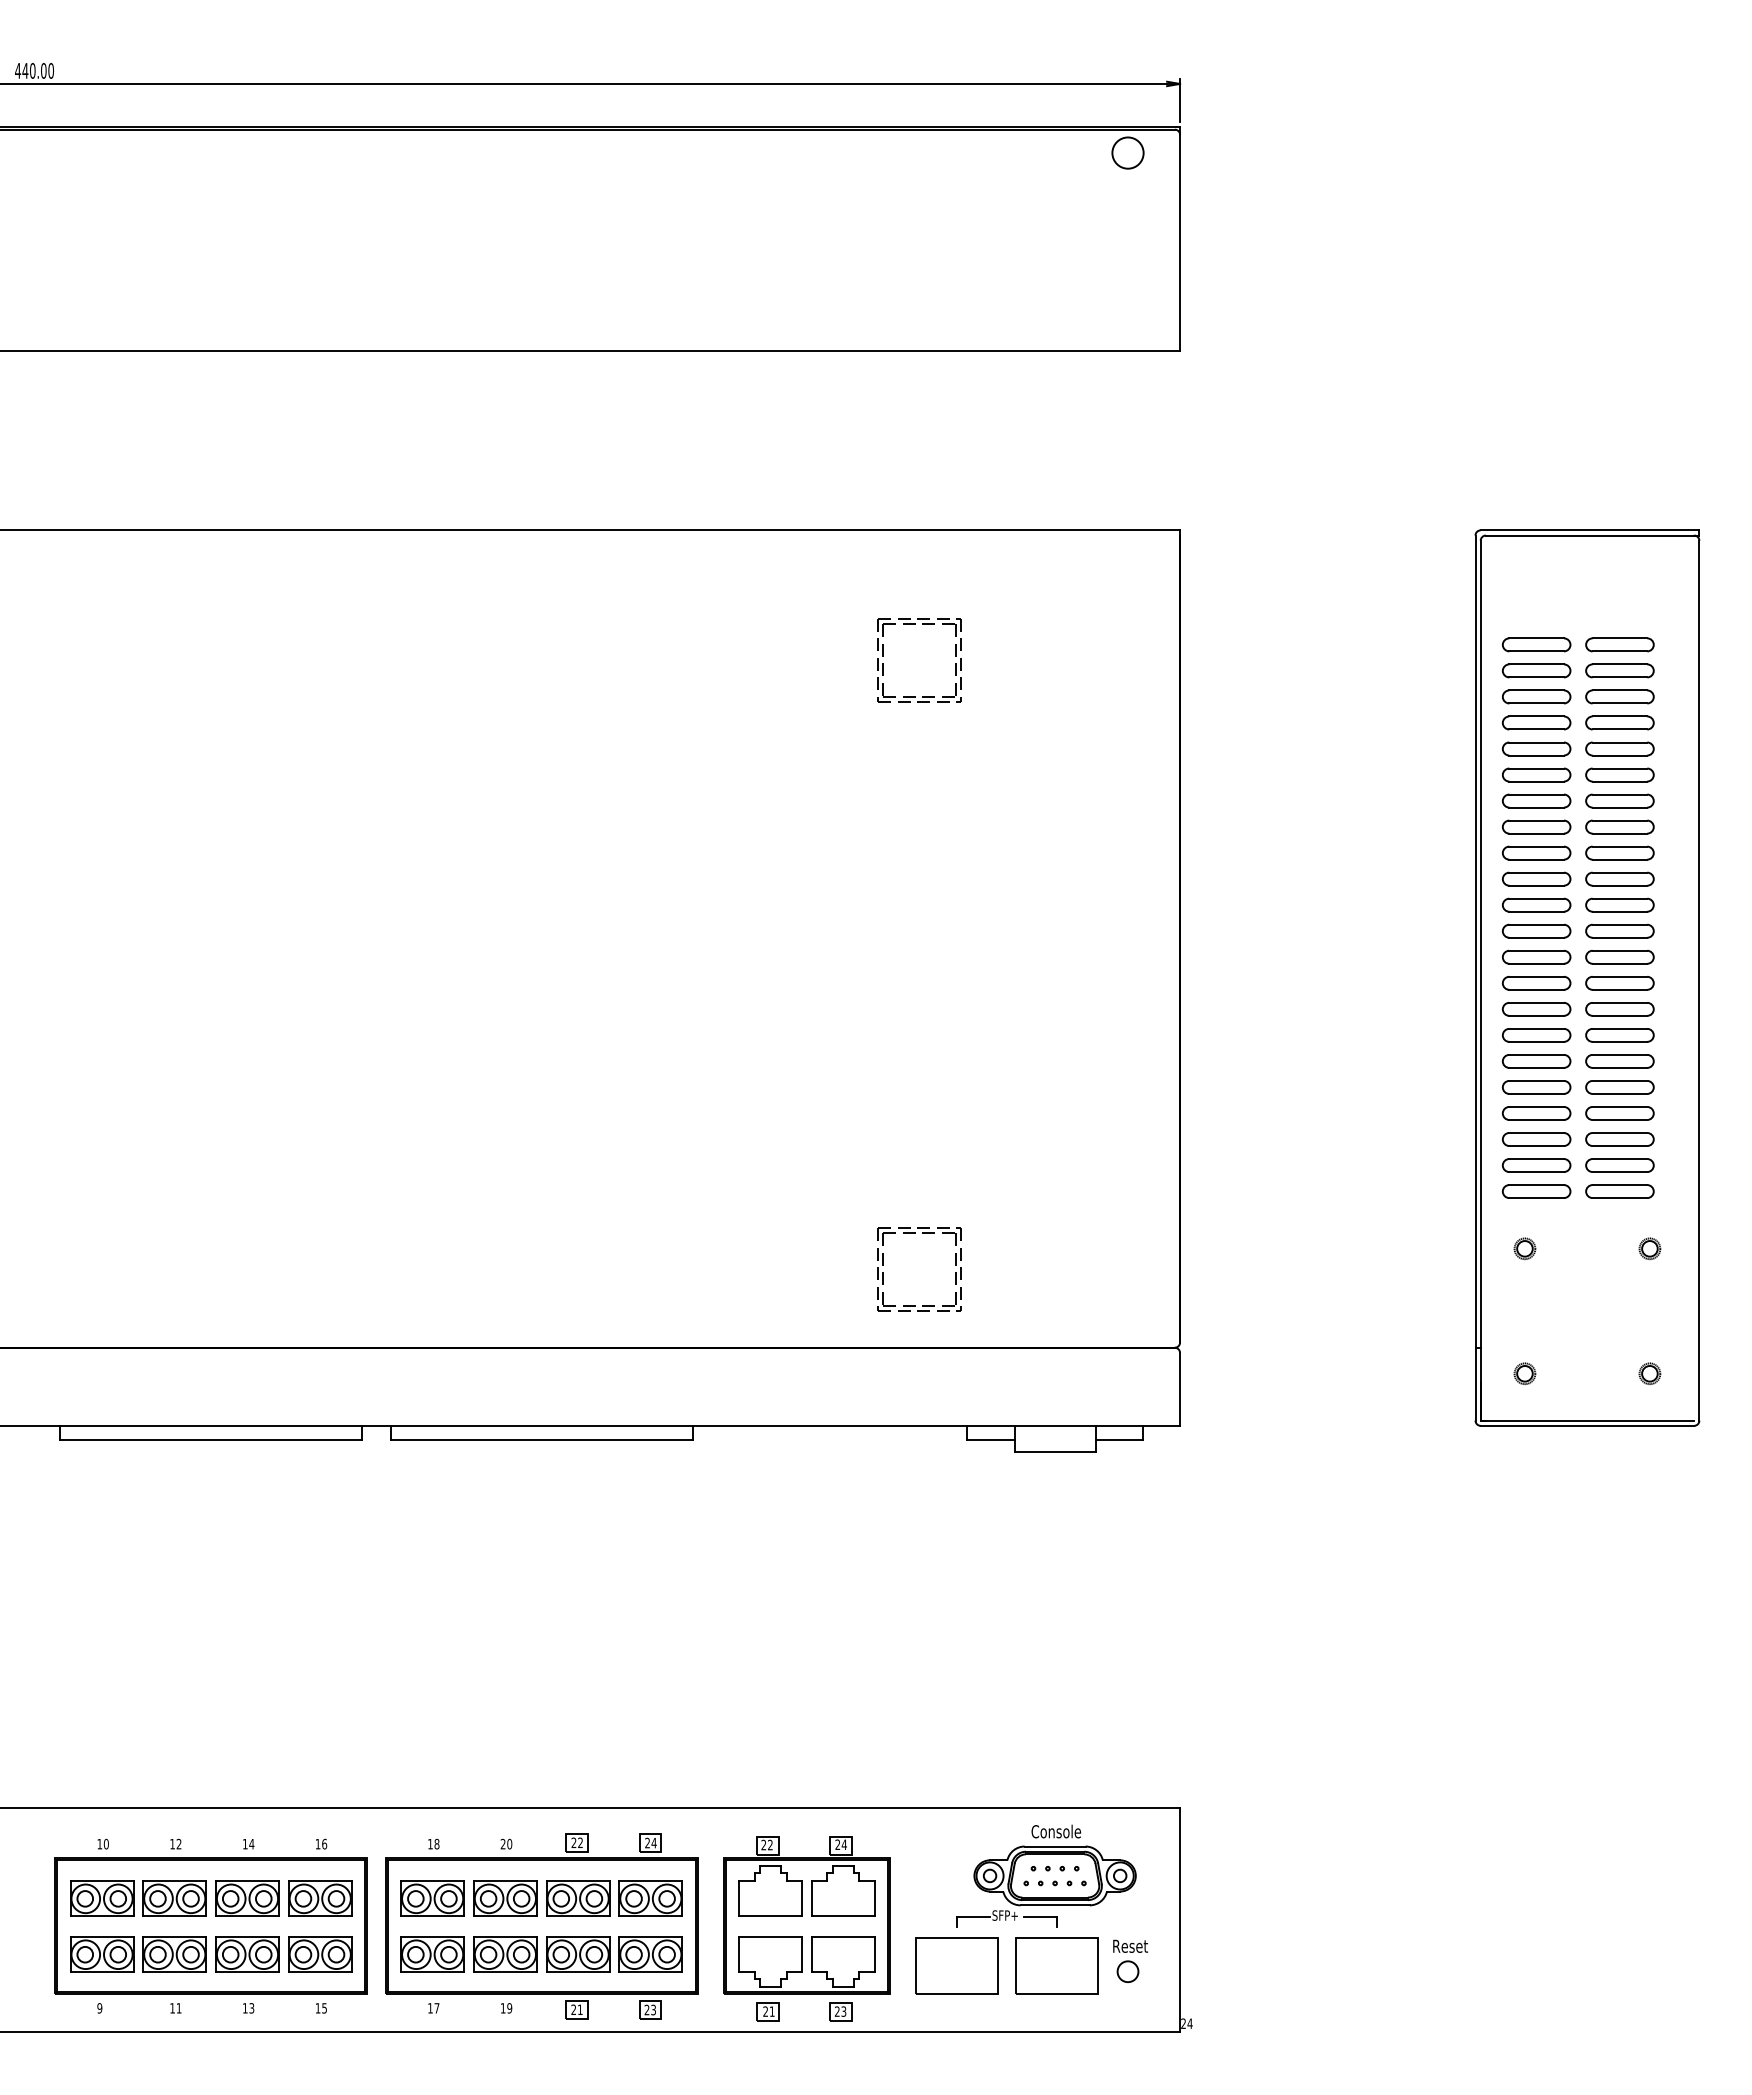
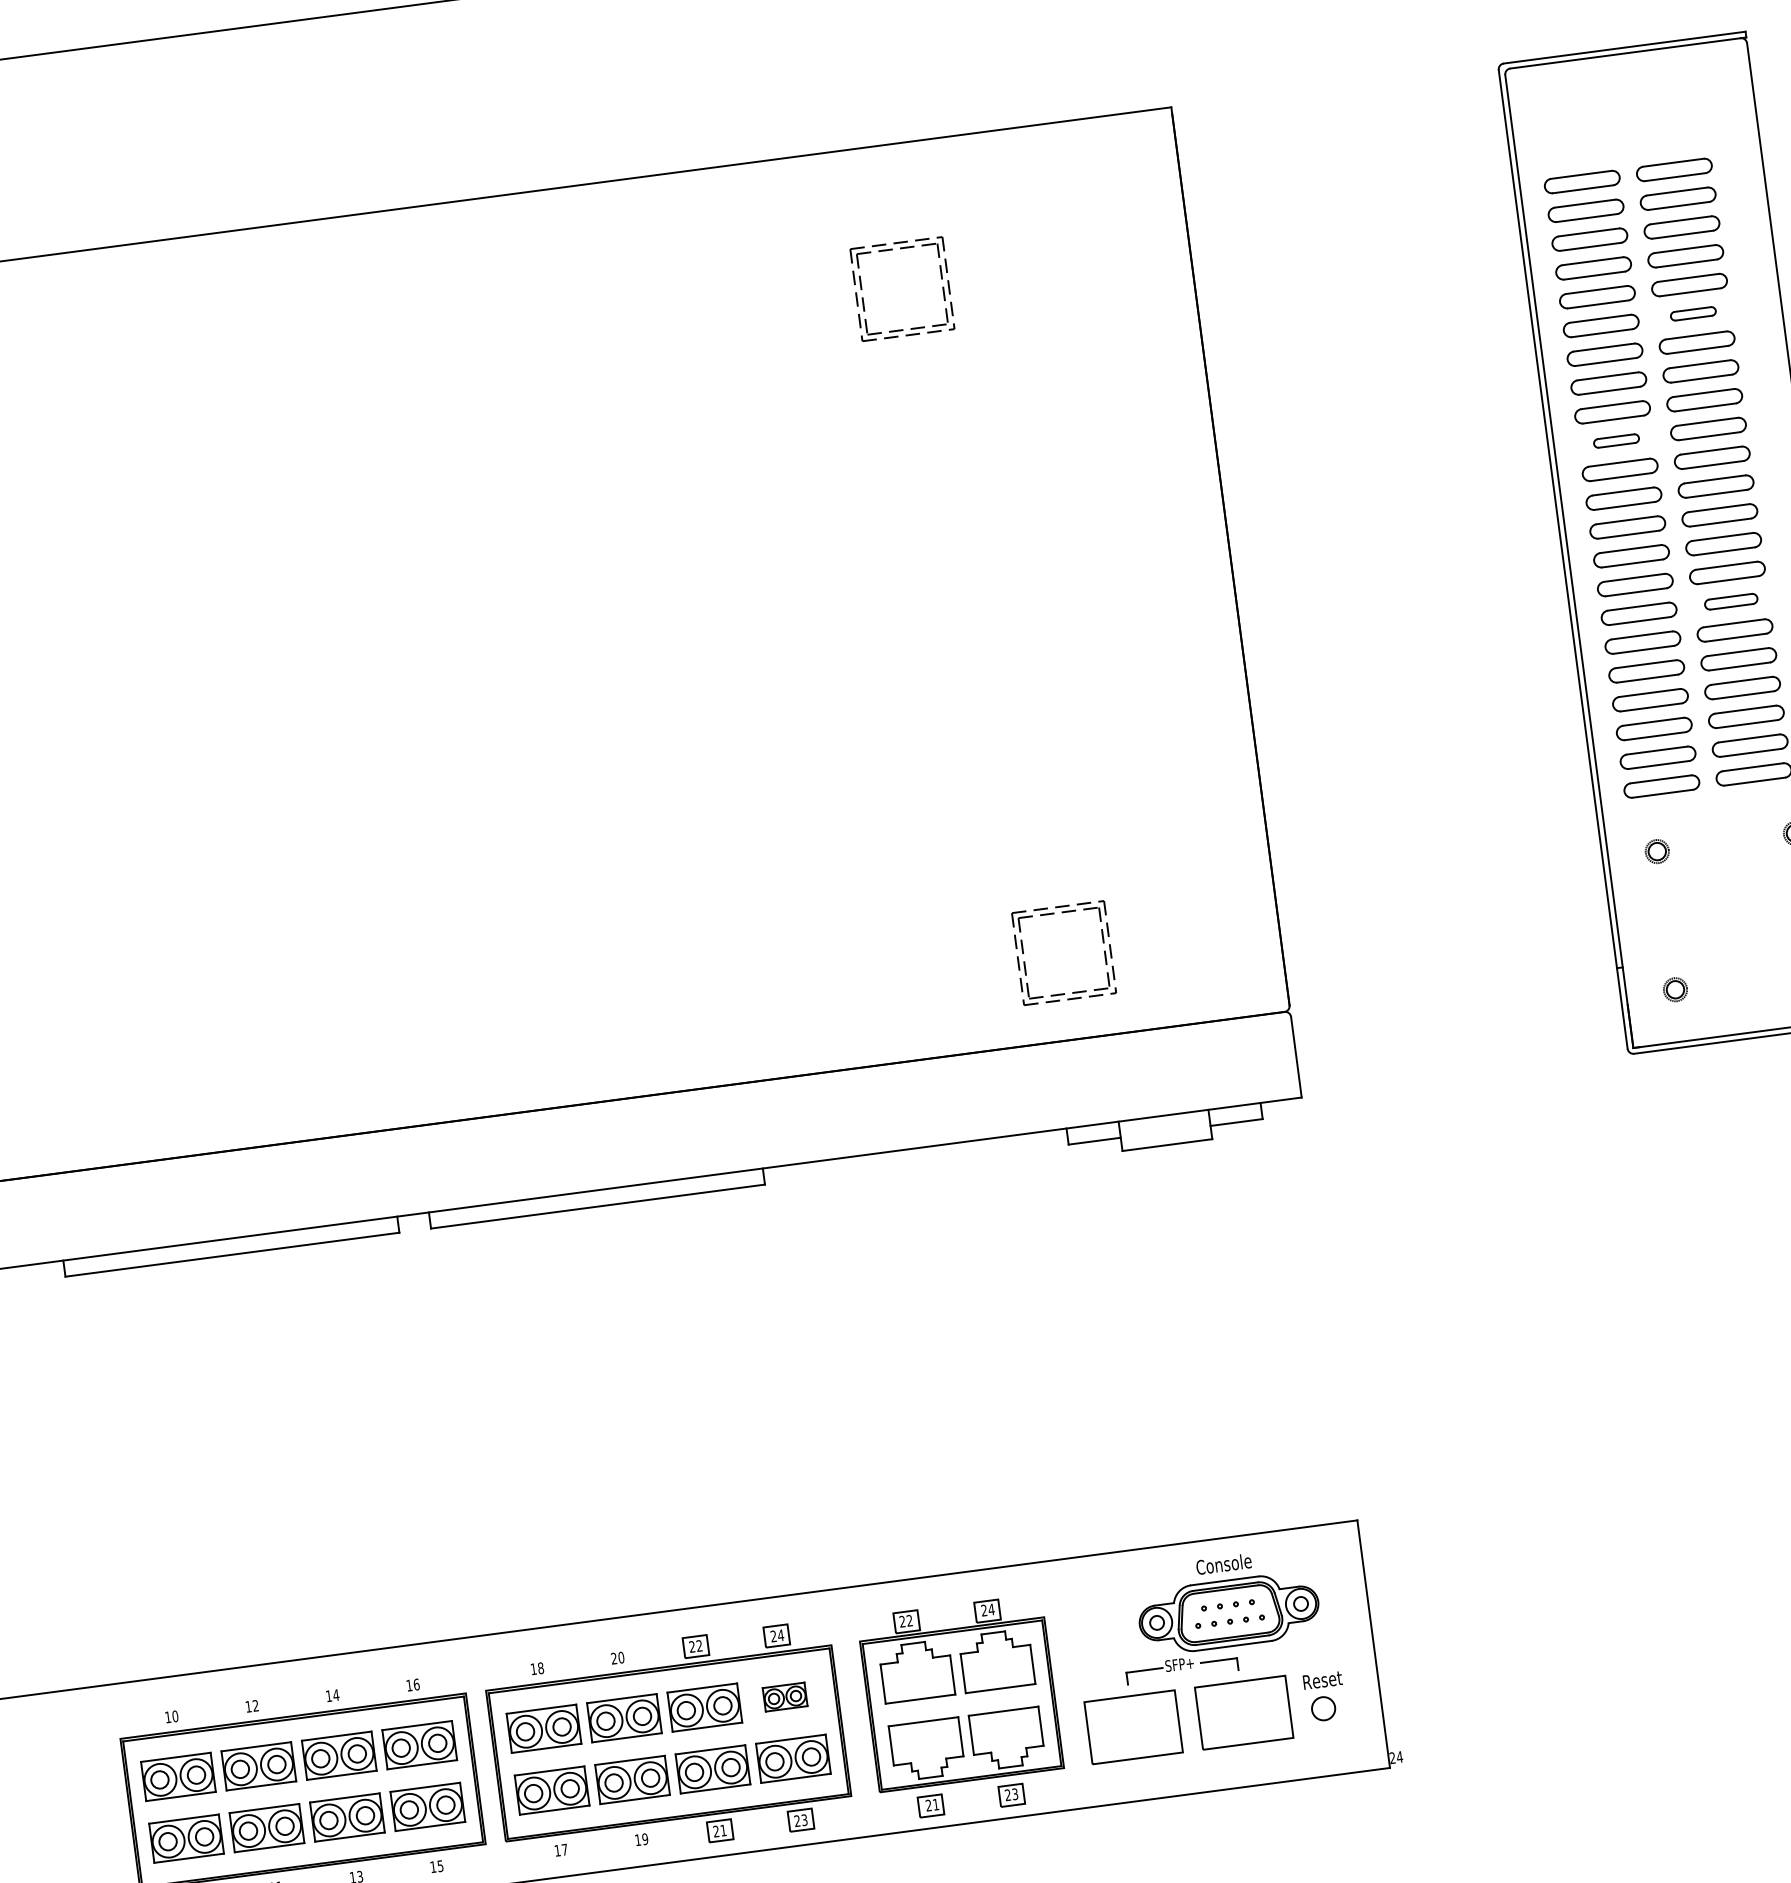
part: (1619, 774) -> (1692, 313), size x0.6
part: (1536, 878) -> (1616, 440), size x0.6
part: (1619, 1035) -> (1730, 601), size x0.7
part: (922, 1233) -> (1061, 912), moved
part: (650, 1898) -> (784, 1697), size x0.6

